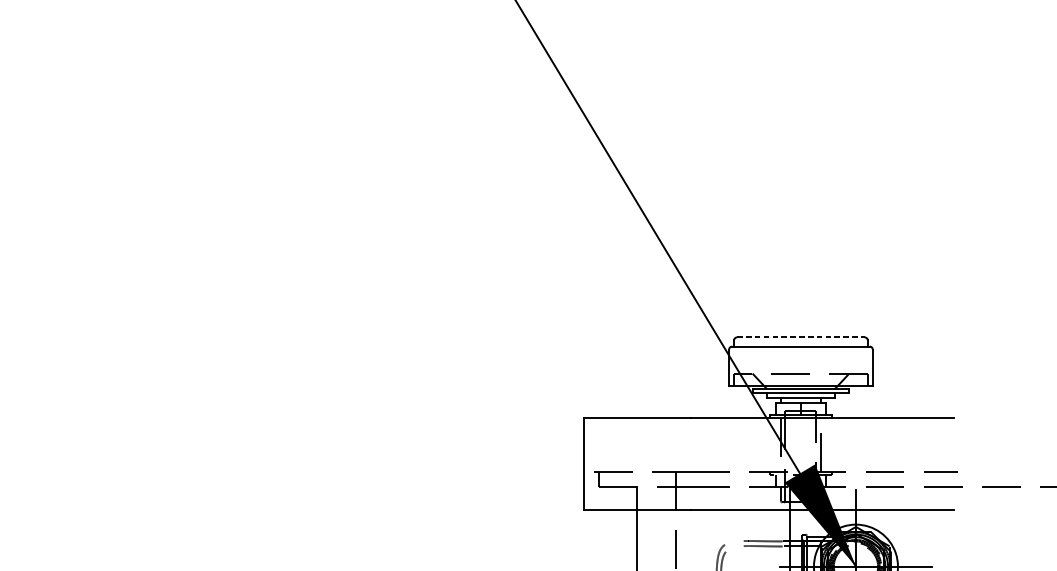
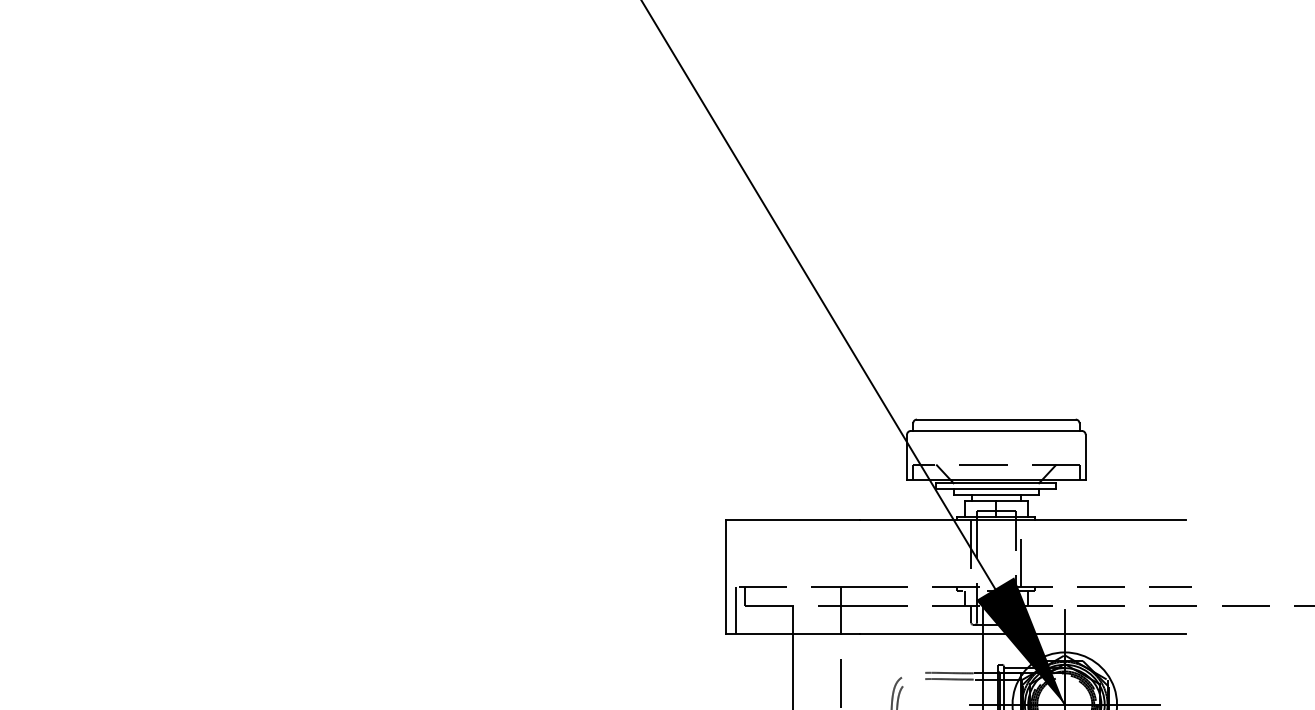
line: (801, 337) -> (996, 419), dashed -> solid
line: (591, 490) -> (735, 610), added

